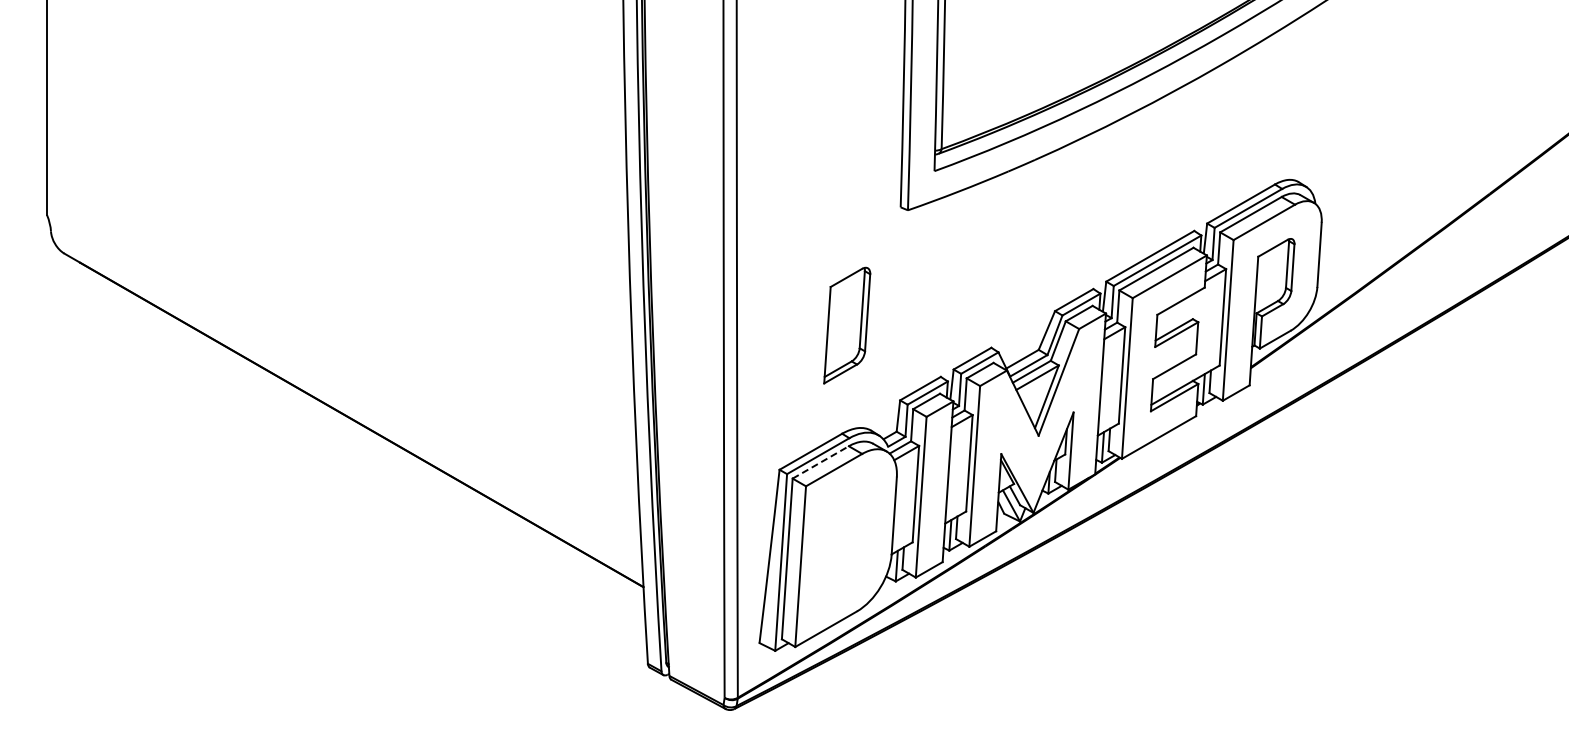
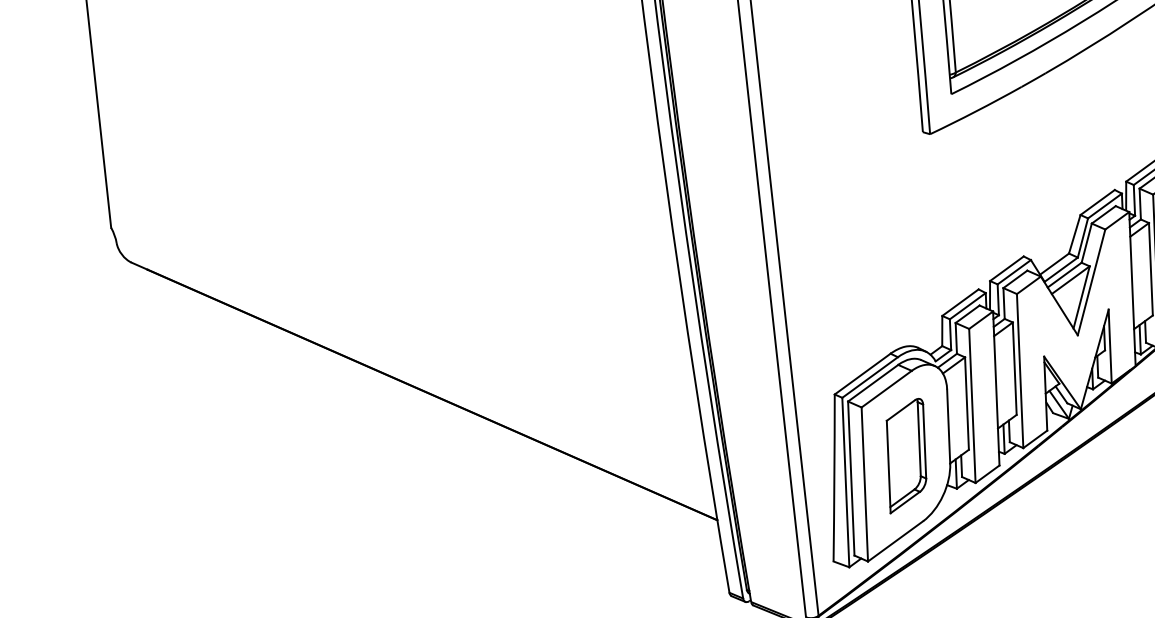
part: (847, 325) -> (906, 455), moved
line: (821, 462) -> (873, 383), dashed -> solid

